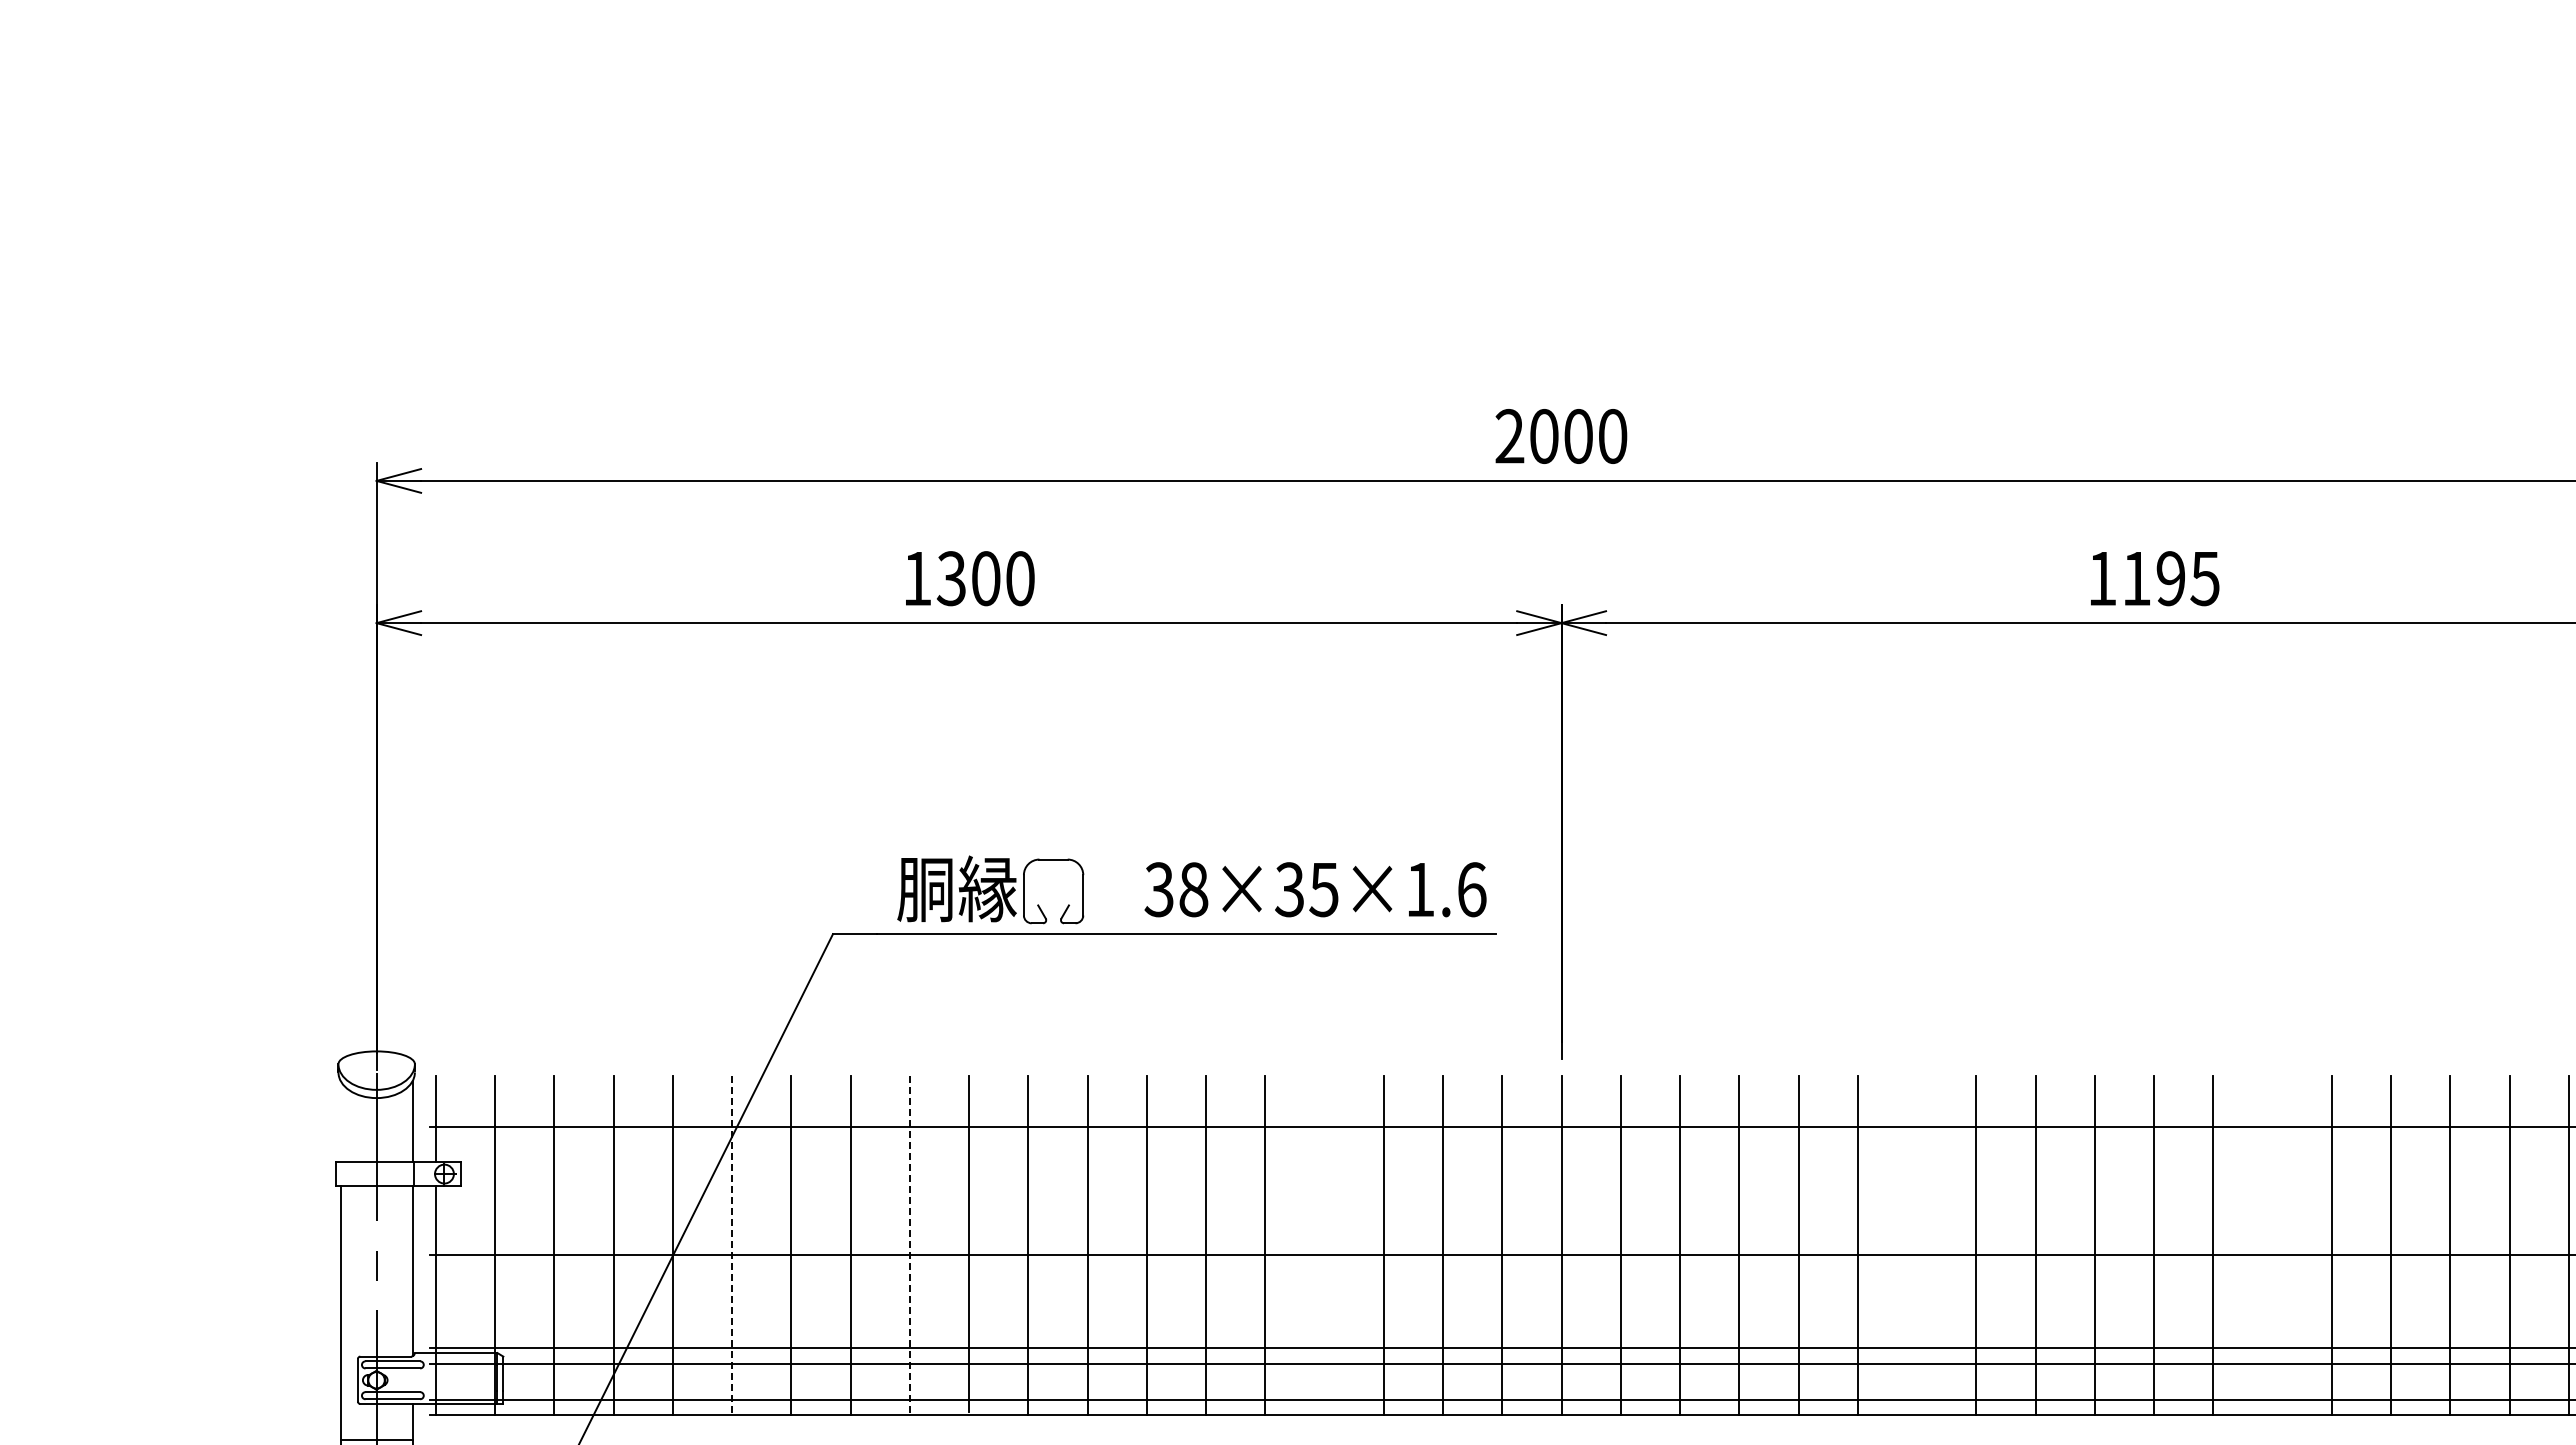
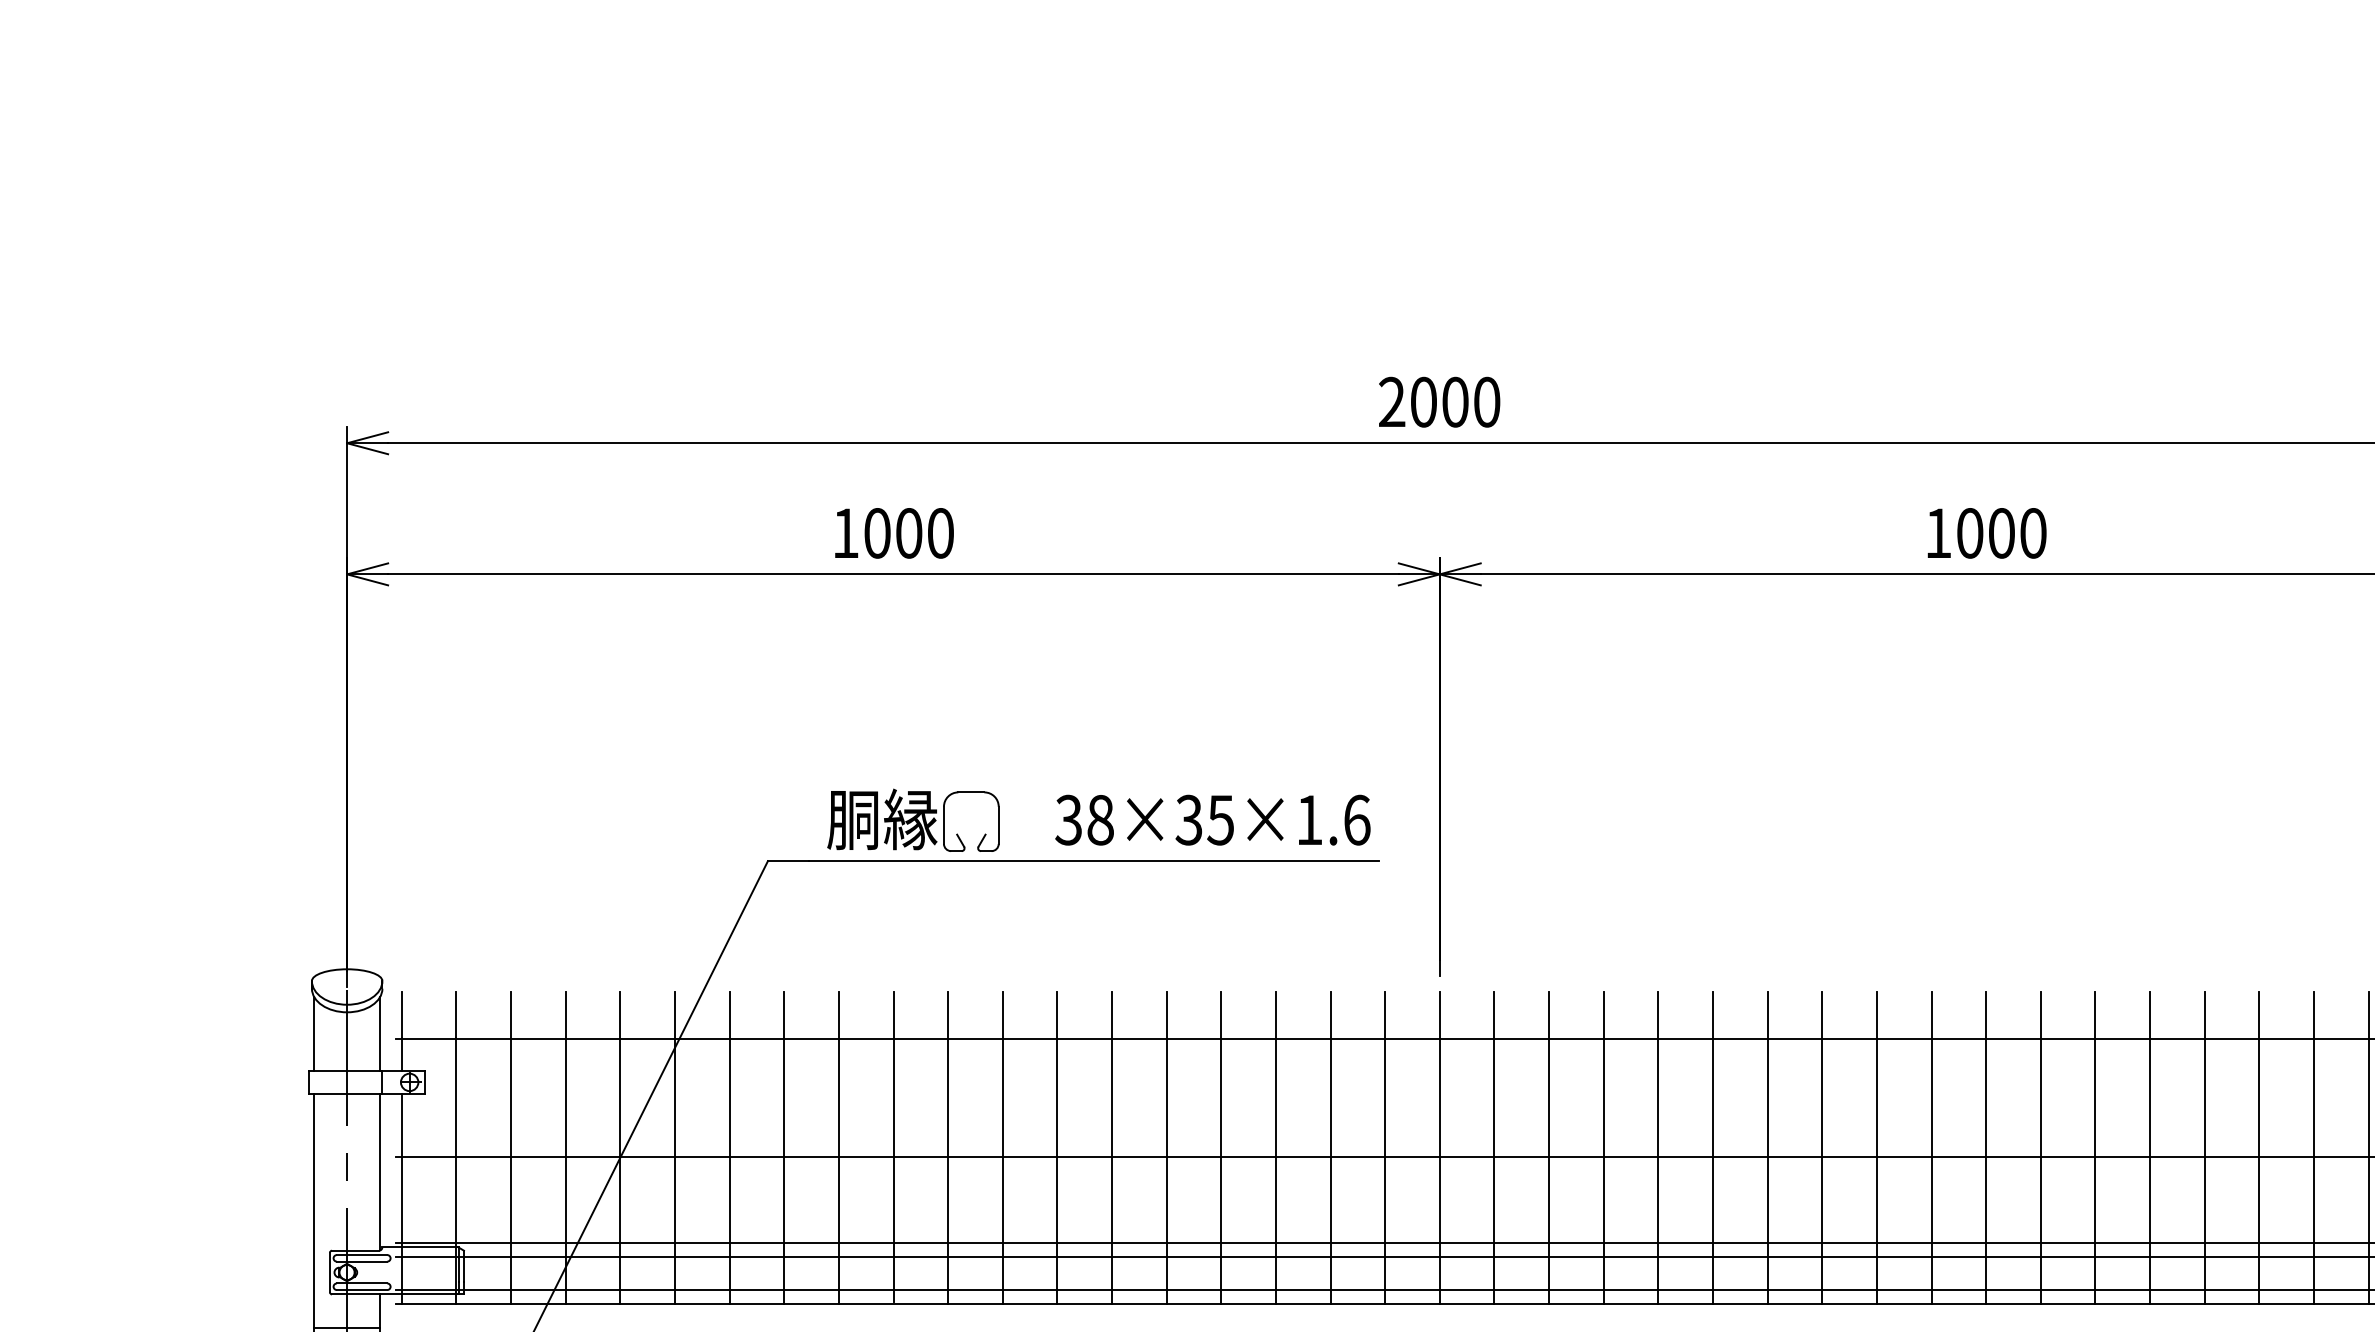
text: (951, 578) -> (877, 533), 1300 -> 1000
text: (2170, 578) -> (2001, 533), 1195 -> 1000
line: (340, 1121) -> (313, 1033), added
line: (1324, 1245) -> (1221, 1148), added
line: (1917, 1245) -> (1767, 1148), added
line: (2272, 1245) -> (2095, 1148), added
line: (732, 1246) -> (675, 1149), dashed -> solid
line: (909, 1246) -> (838, 1149), dashed -> solid

